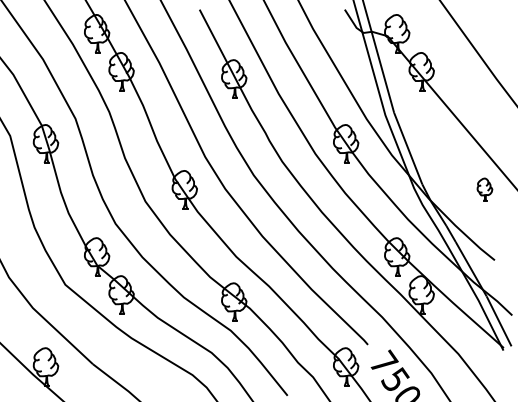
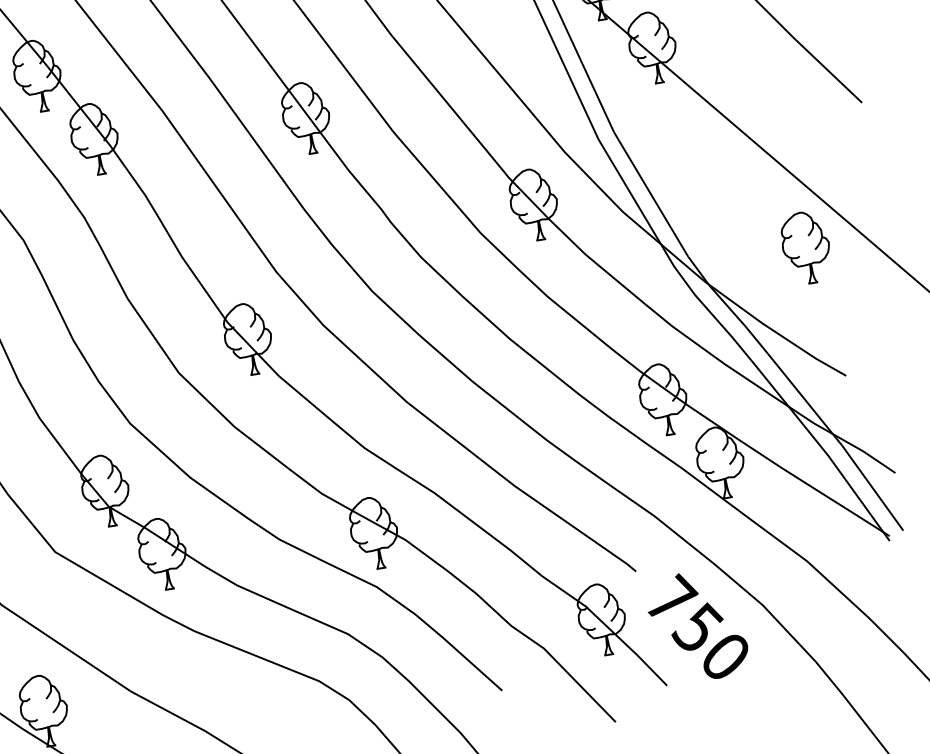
part: (484, 189) -> (805, 247), size x1.67

